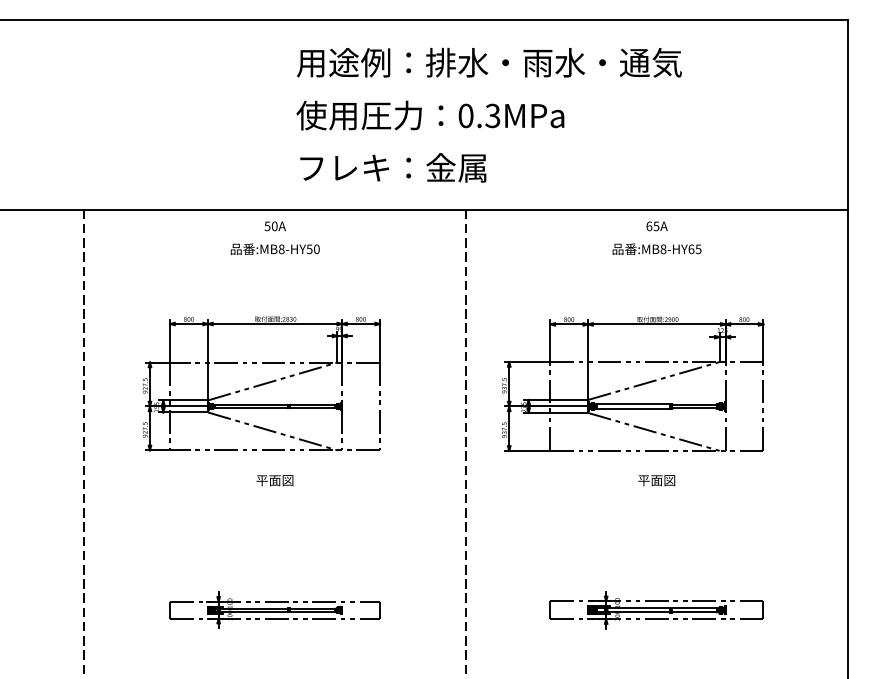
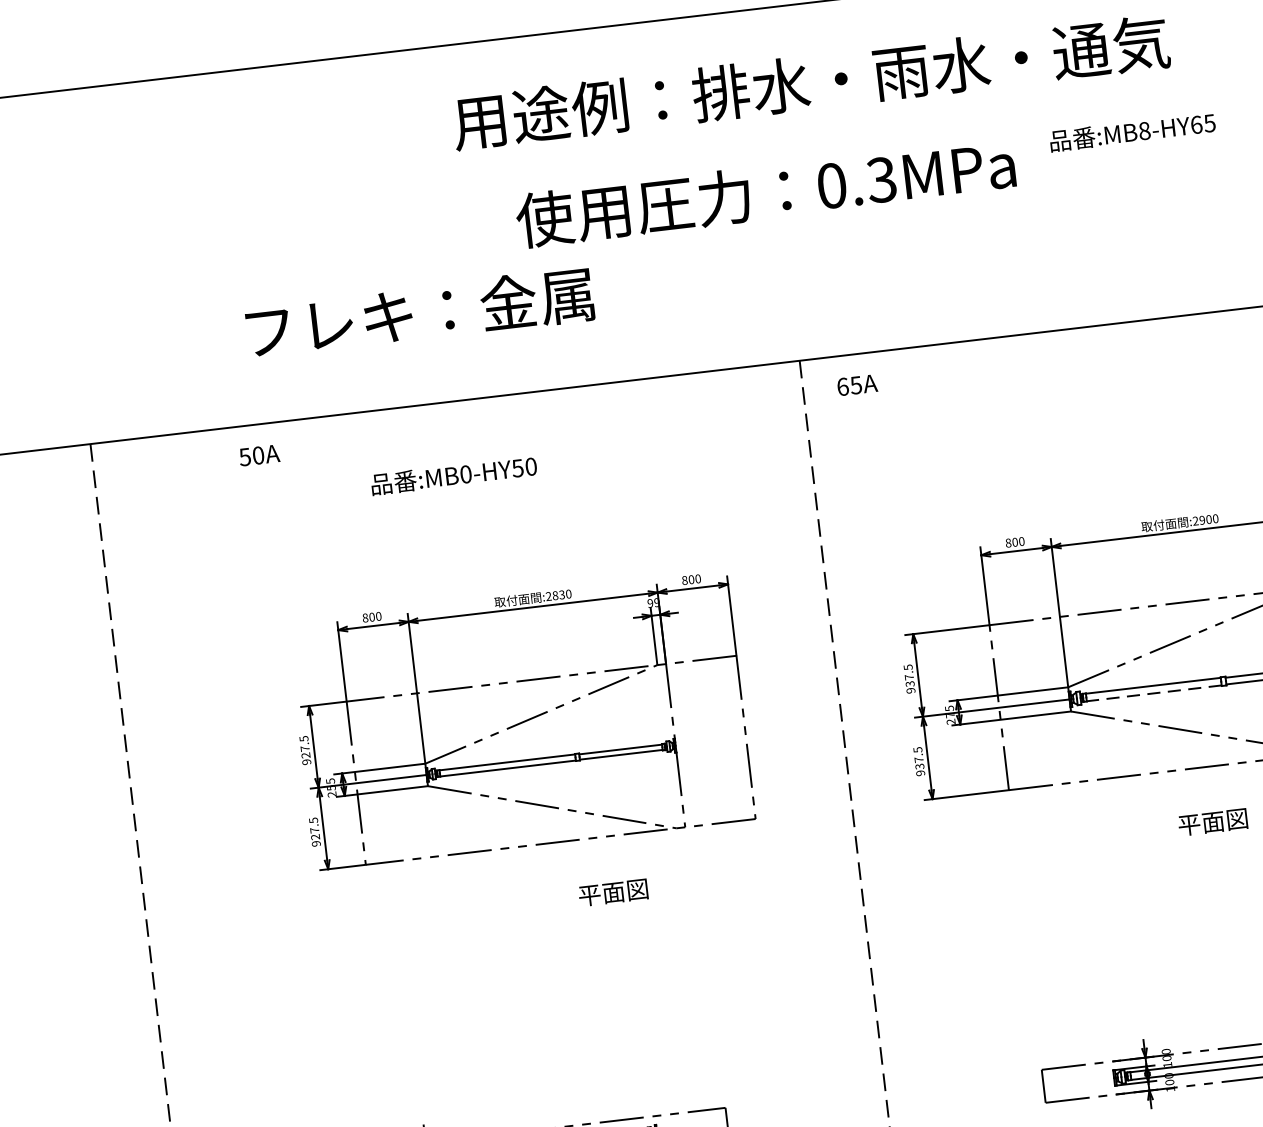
text: (430, 115) -> (765, 192), moved
text: (393, 167) -> (420, 312), moved
text: (274, 226) -> (258, 455), moved
text: (656, 226) -> (856, 385), moved
text: (281, 249) -> (465, 474), :MB8-HY50 -> :MB0-HY50
text: (656, 249) -> (1131, 132), moved
part: (261, 383) -> (520, 720), moved
line: (633, 408) -> (1154, 693), solid -> dashed
text: (274, 480) -> (612, 892), moved

